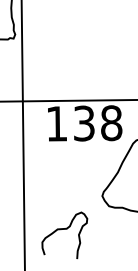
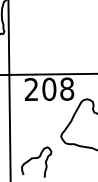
text: (70, 123) -> (40, 89), 138 -> 208

